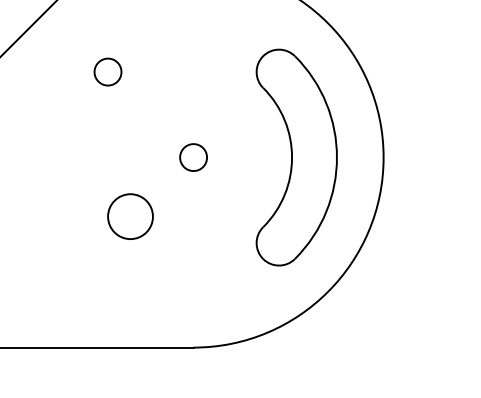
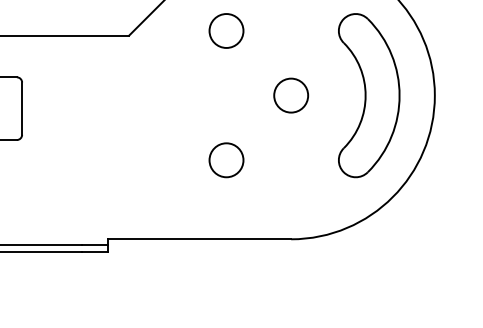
circle: (108, 71) -> (226, 30), size x1.67
circle: (193, 157) -> (291, 95), size x1.67
circle: (130, 216) -> (226, 160), moved

